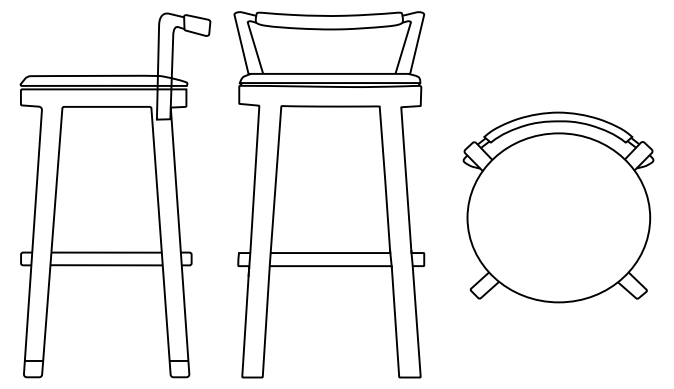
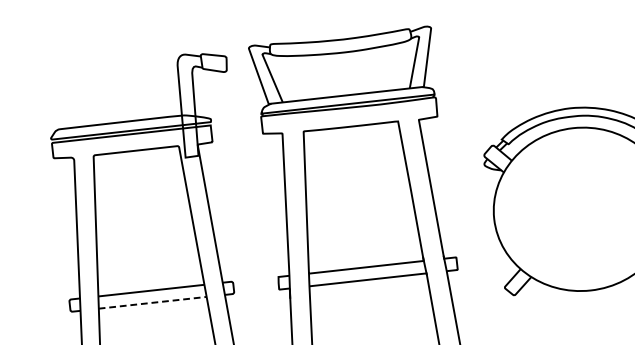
line: (107, 265) -> (153, 302), solid -> dashed

